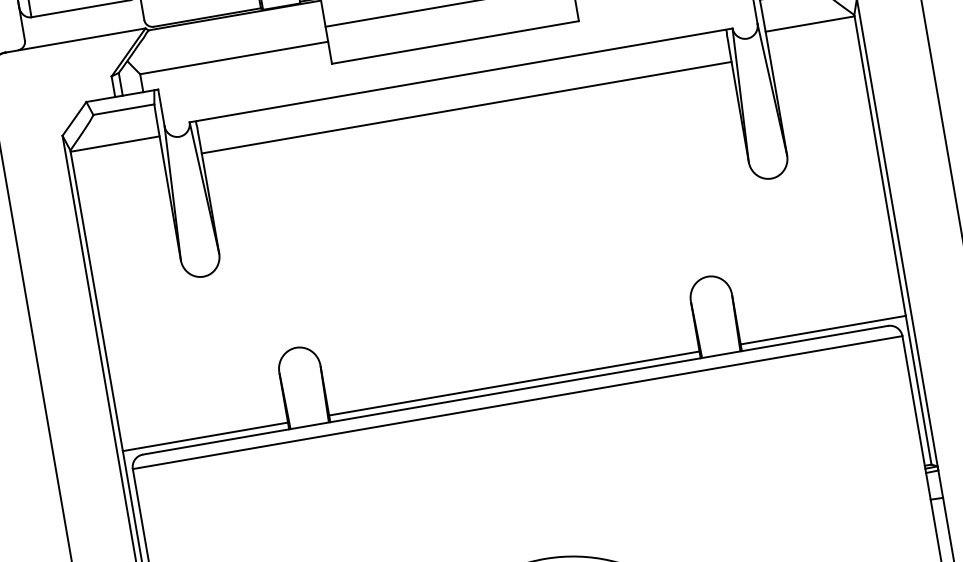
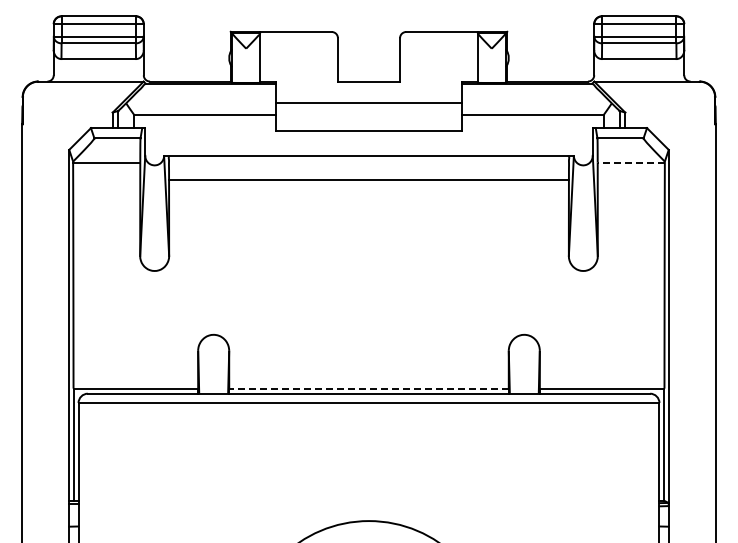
line: (810, 23) -> (631, 162), solid -> dashed
line: (514, 383) -> (369, 388), solid -> dashed

